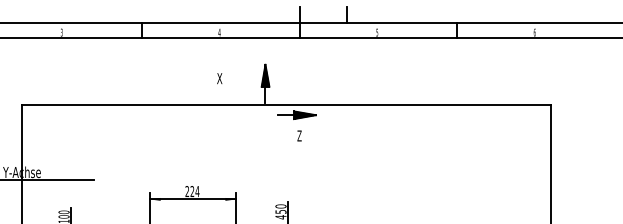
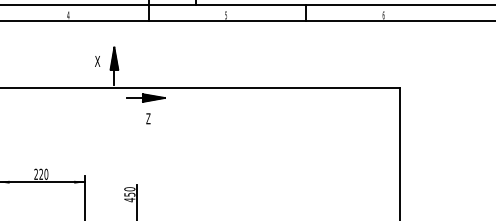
text: (219, 78) -> (97, 61), moved
text: (197, 191) -> (46, 174), 224 -> 220

